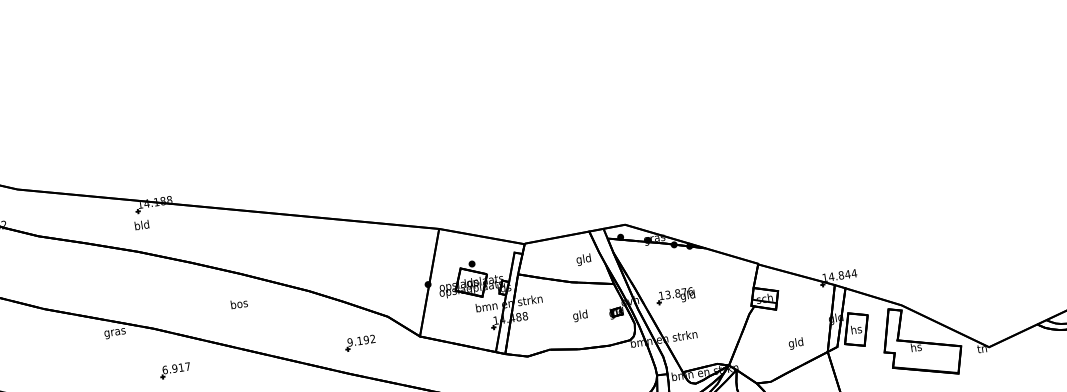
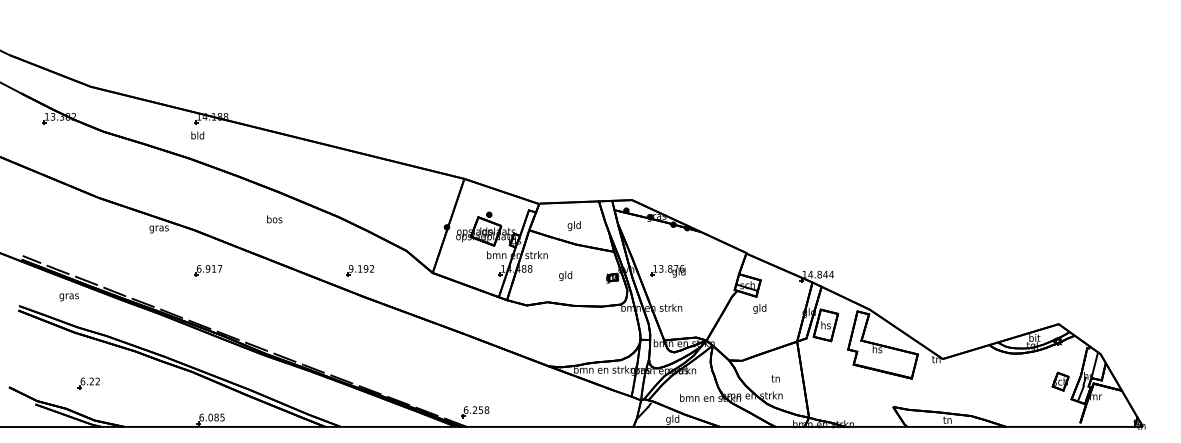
text: (582, 259) -> (573, 225), moved
text: (580, 315) -> (565, 275), moved
part: (359, 342) -> (359, 270), moved
text: (795, 343) -> (759, 308), moved

